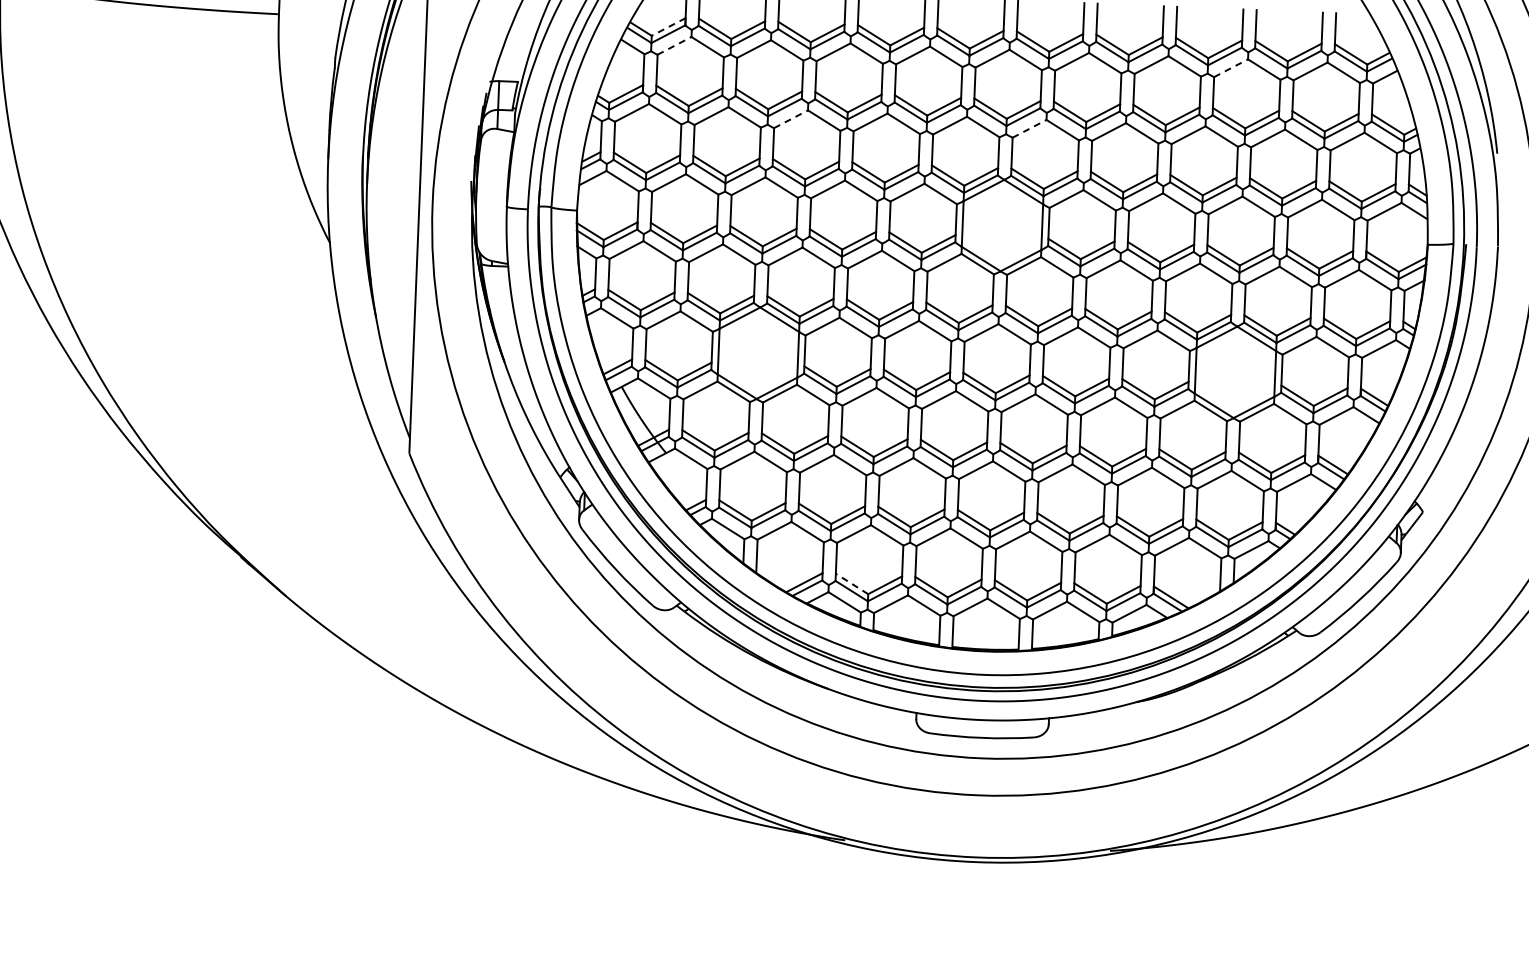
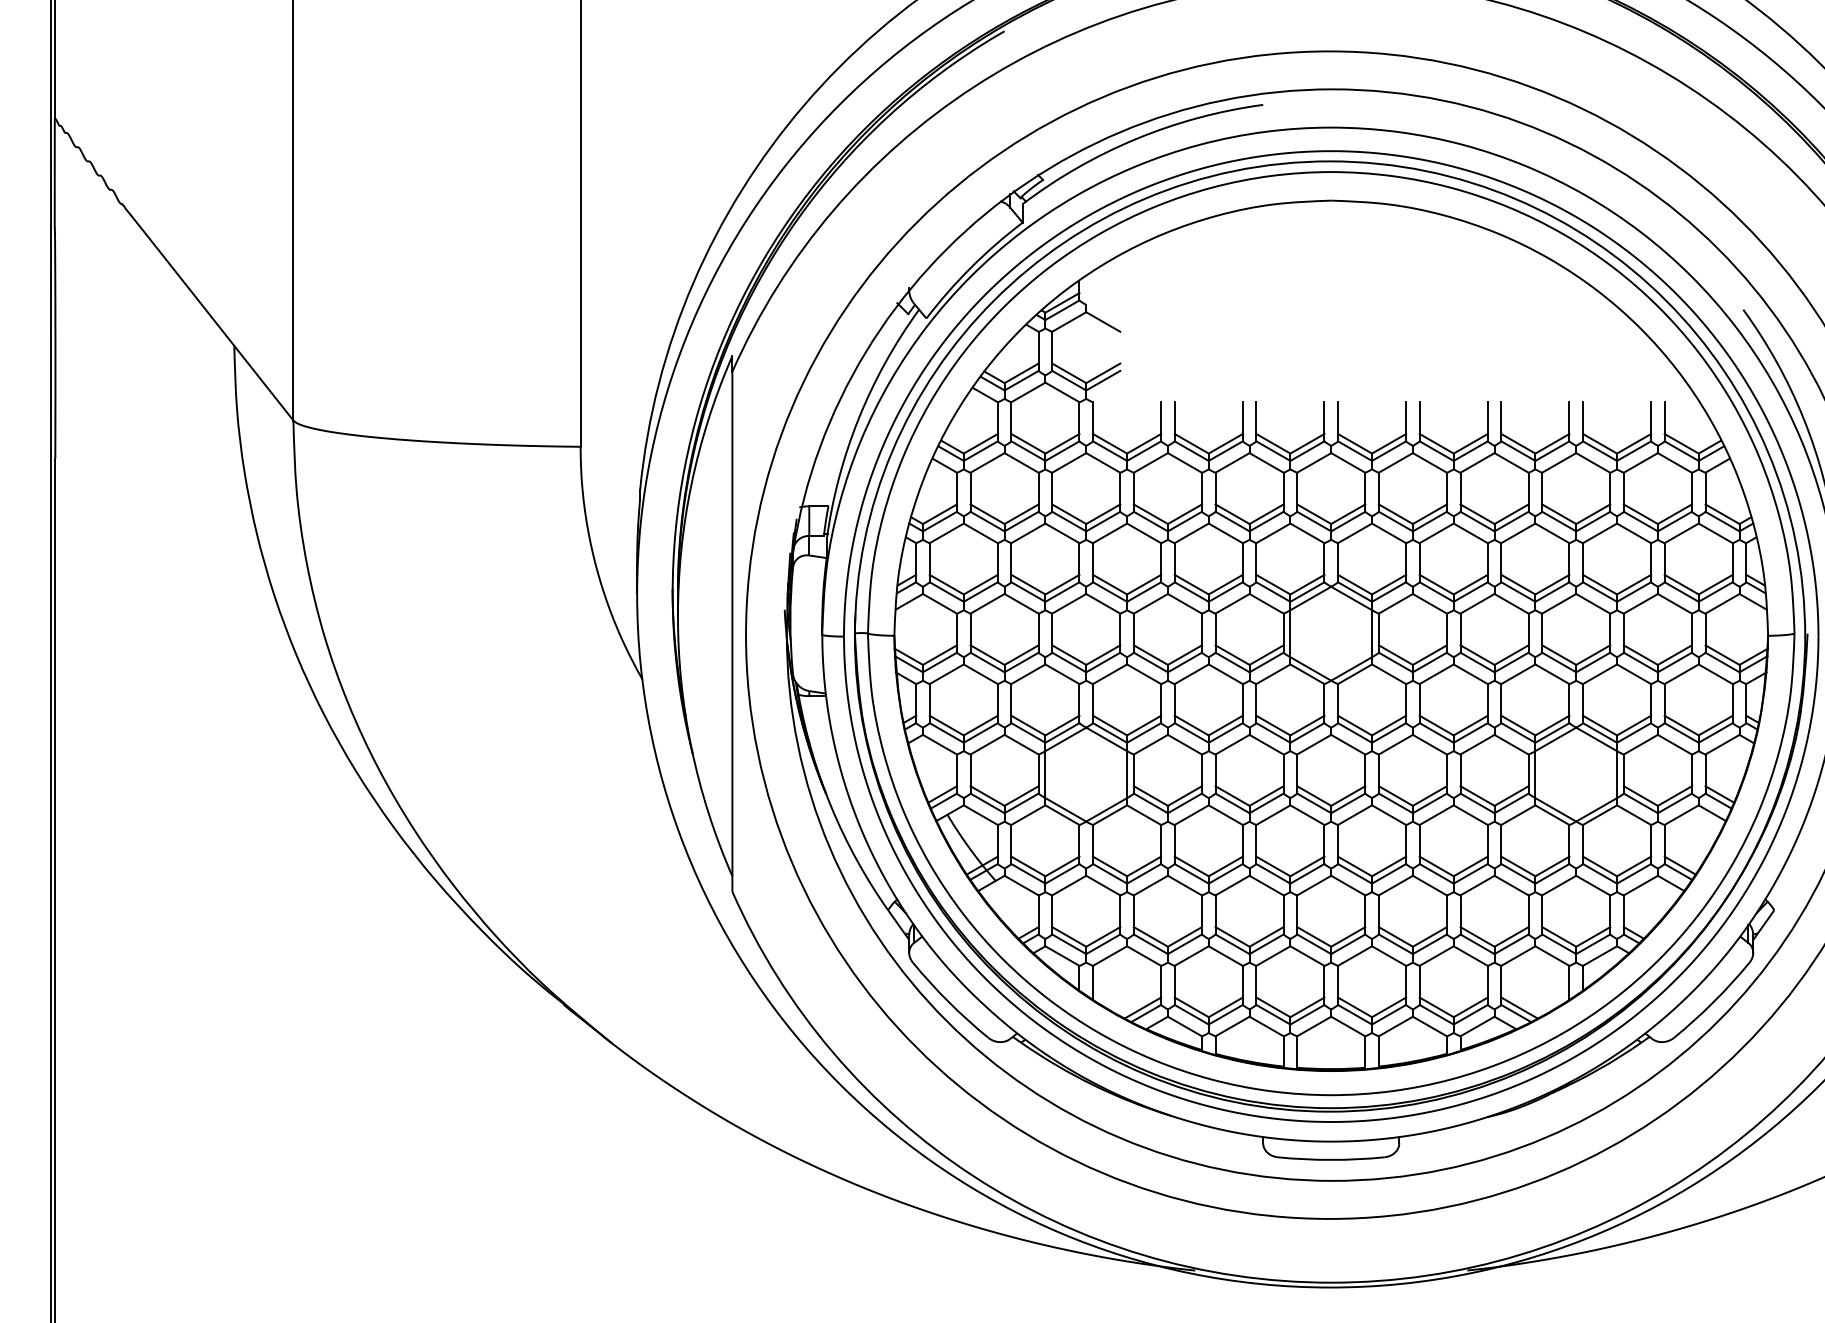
line: (668, 26) -> (980, 443), dashed -> solid
line: (674, 45) -> (987, 462), dashed -> solid
line: (1231, 67) -> (1559, 462), dashed -> solid
line: (791, 119) -> (1110, 533), dashed -> solid
line: (1030, 128) -> (1355, 533), dashed -> solid
line: (851, 584) -> (1191, 1007), dashed -> solid

